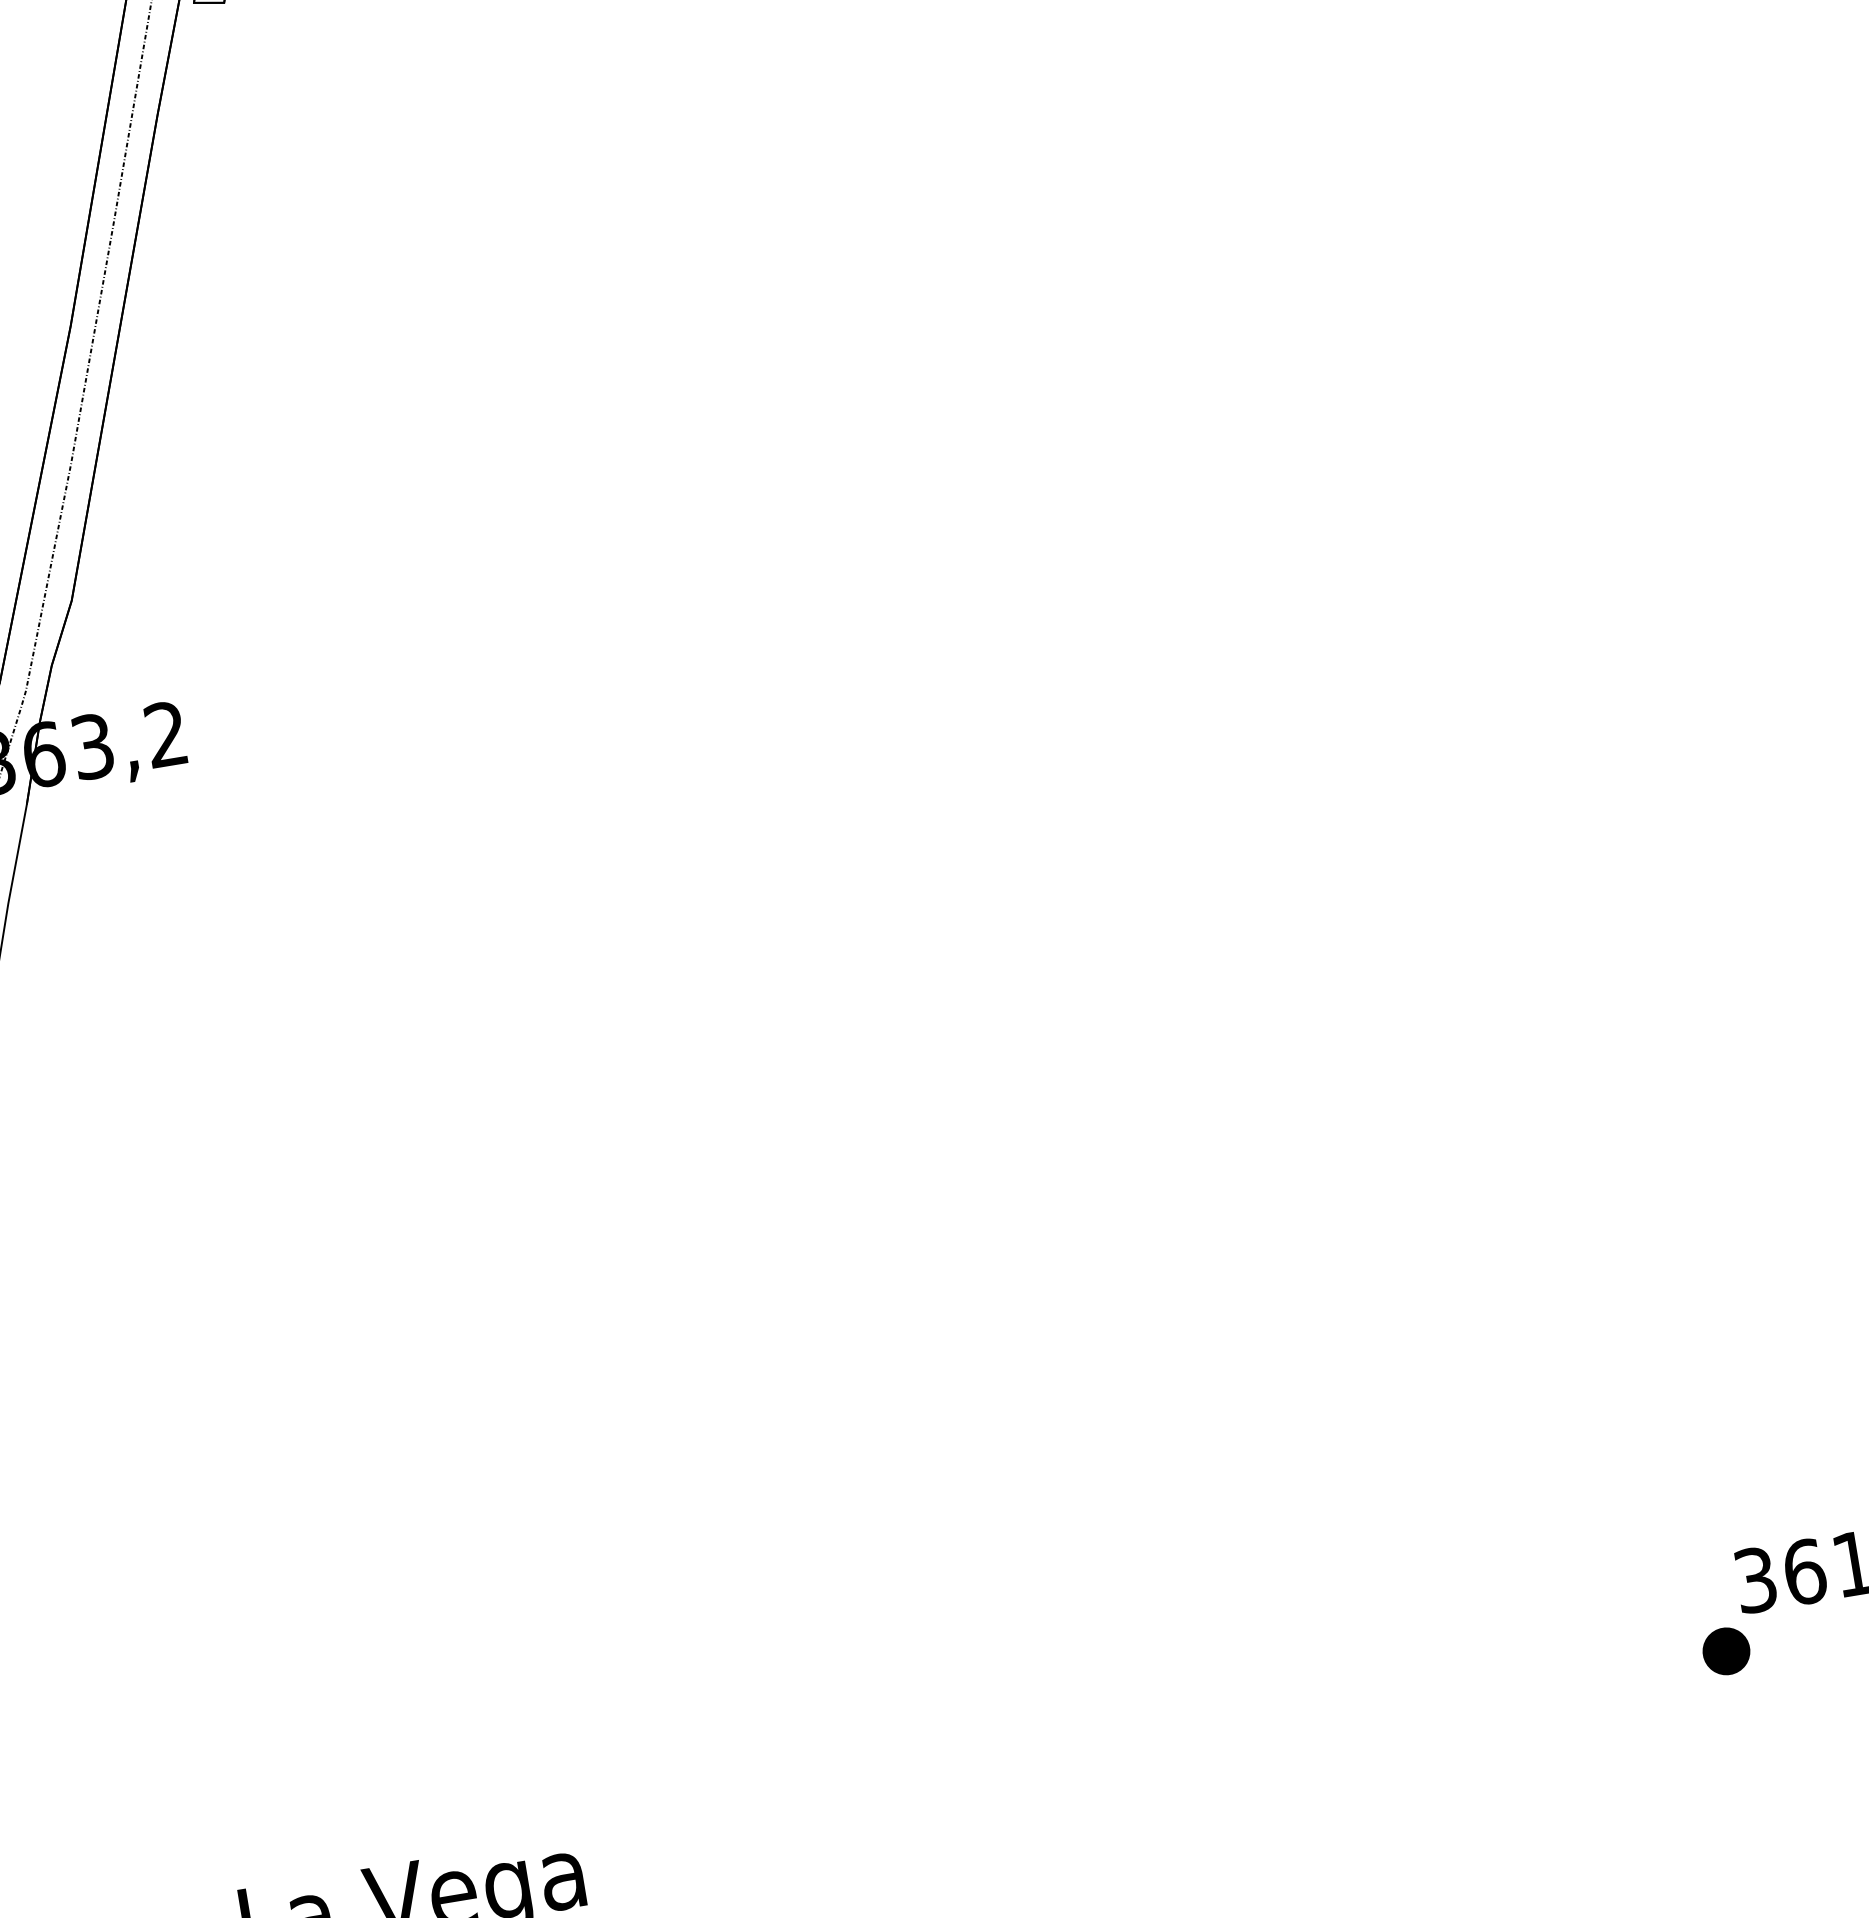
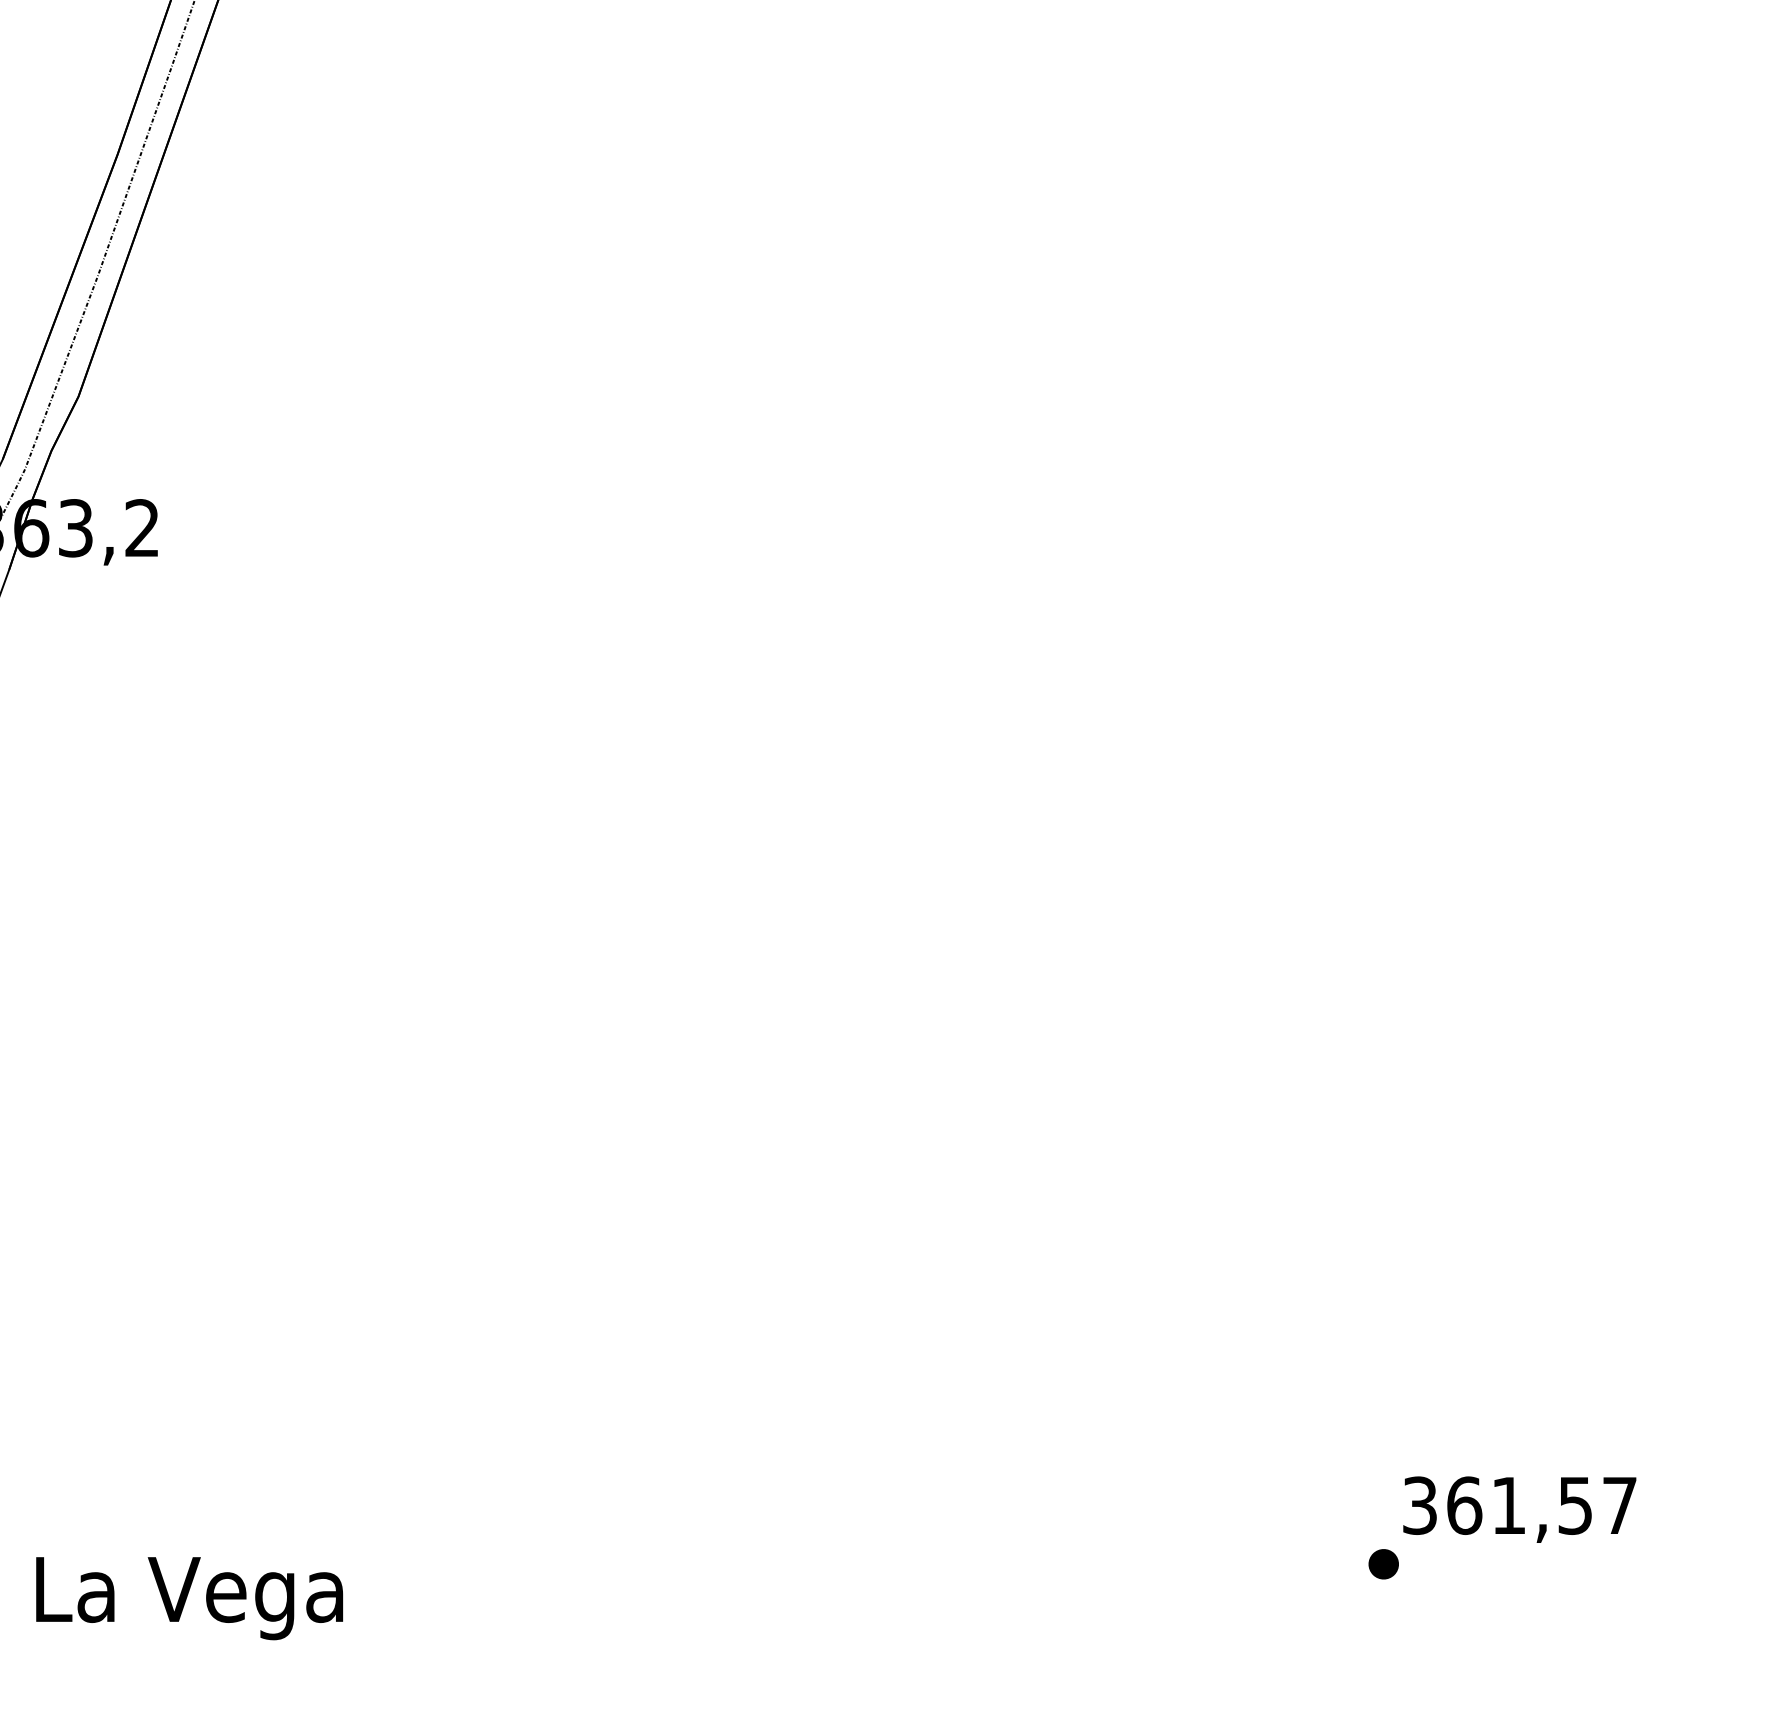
part: (1726, 1651) -> (1383, 1564), size x0.71

